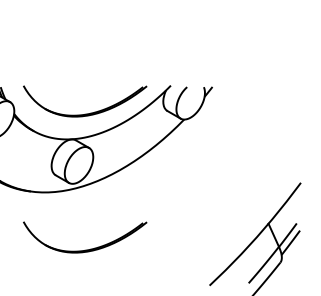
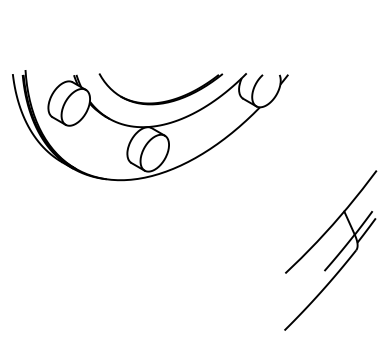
part: (84, 249) -> (160, 237), removed

